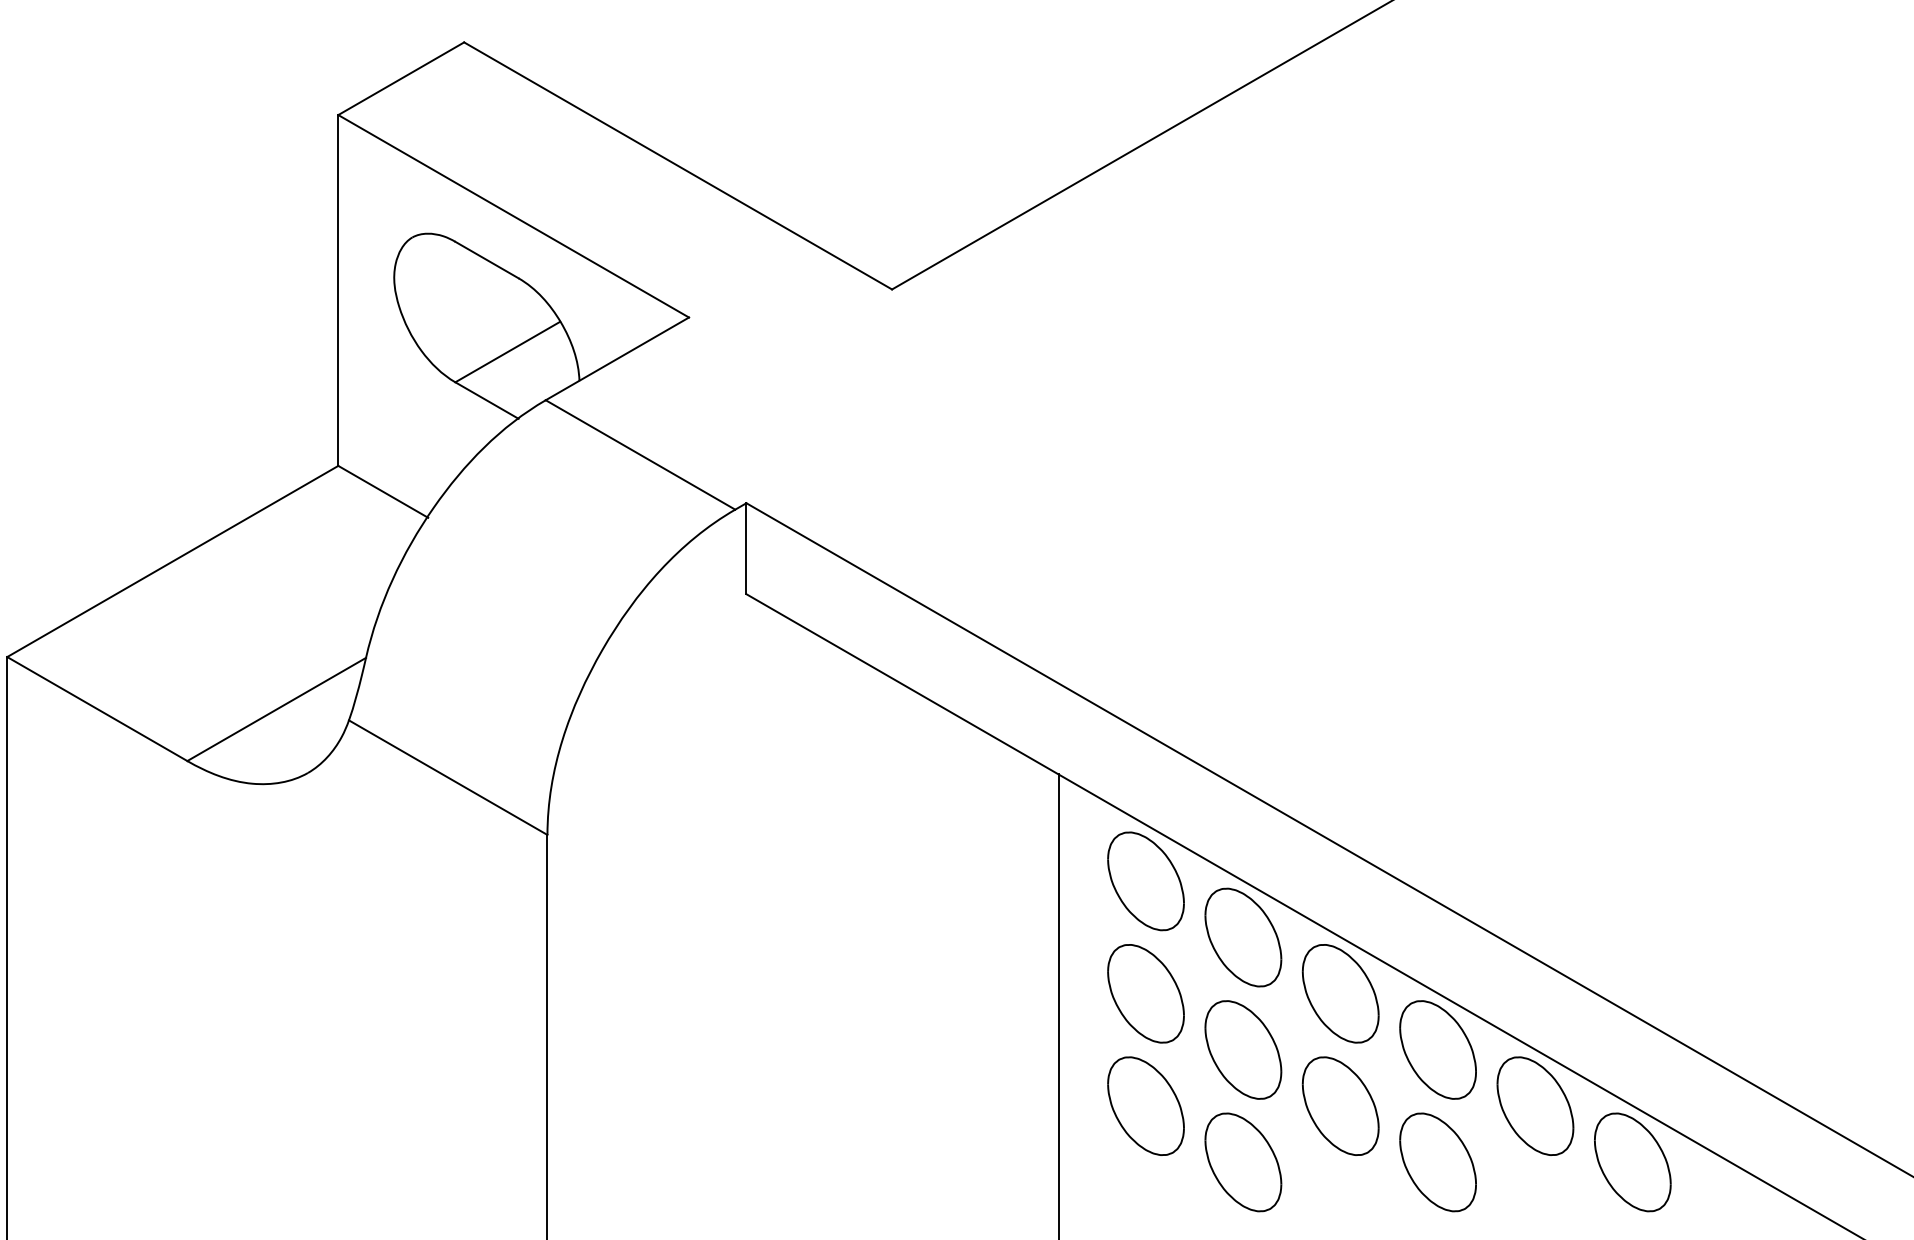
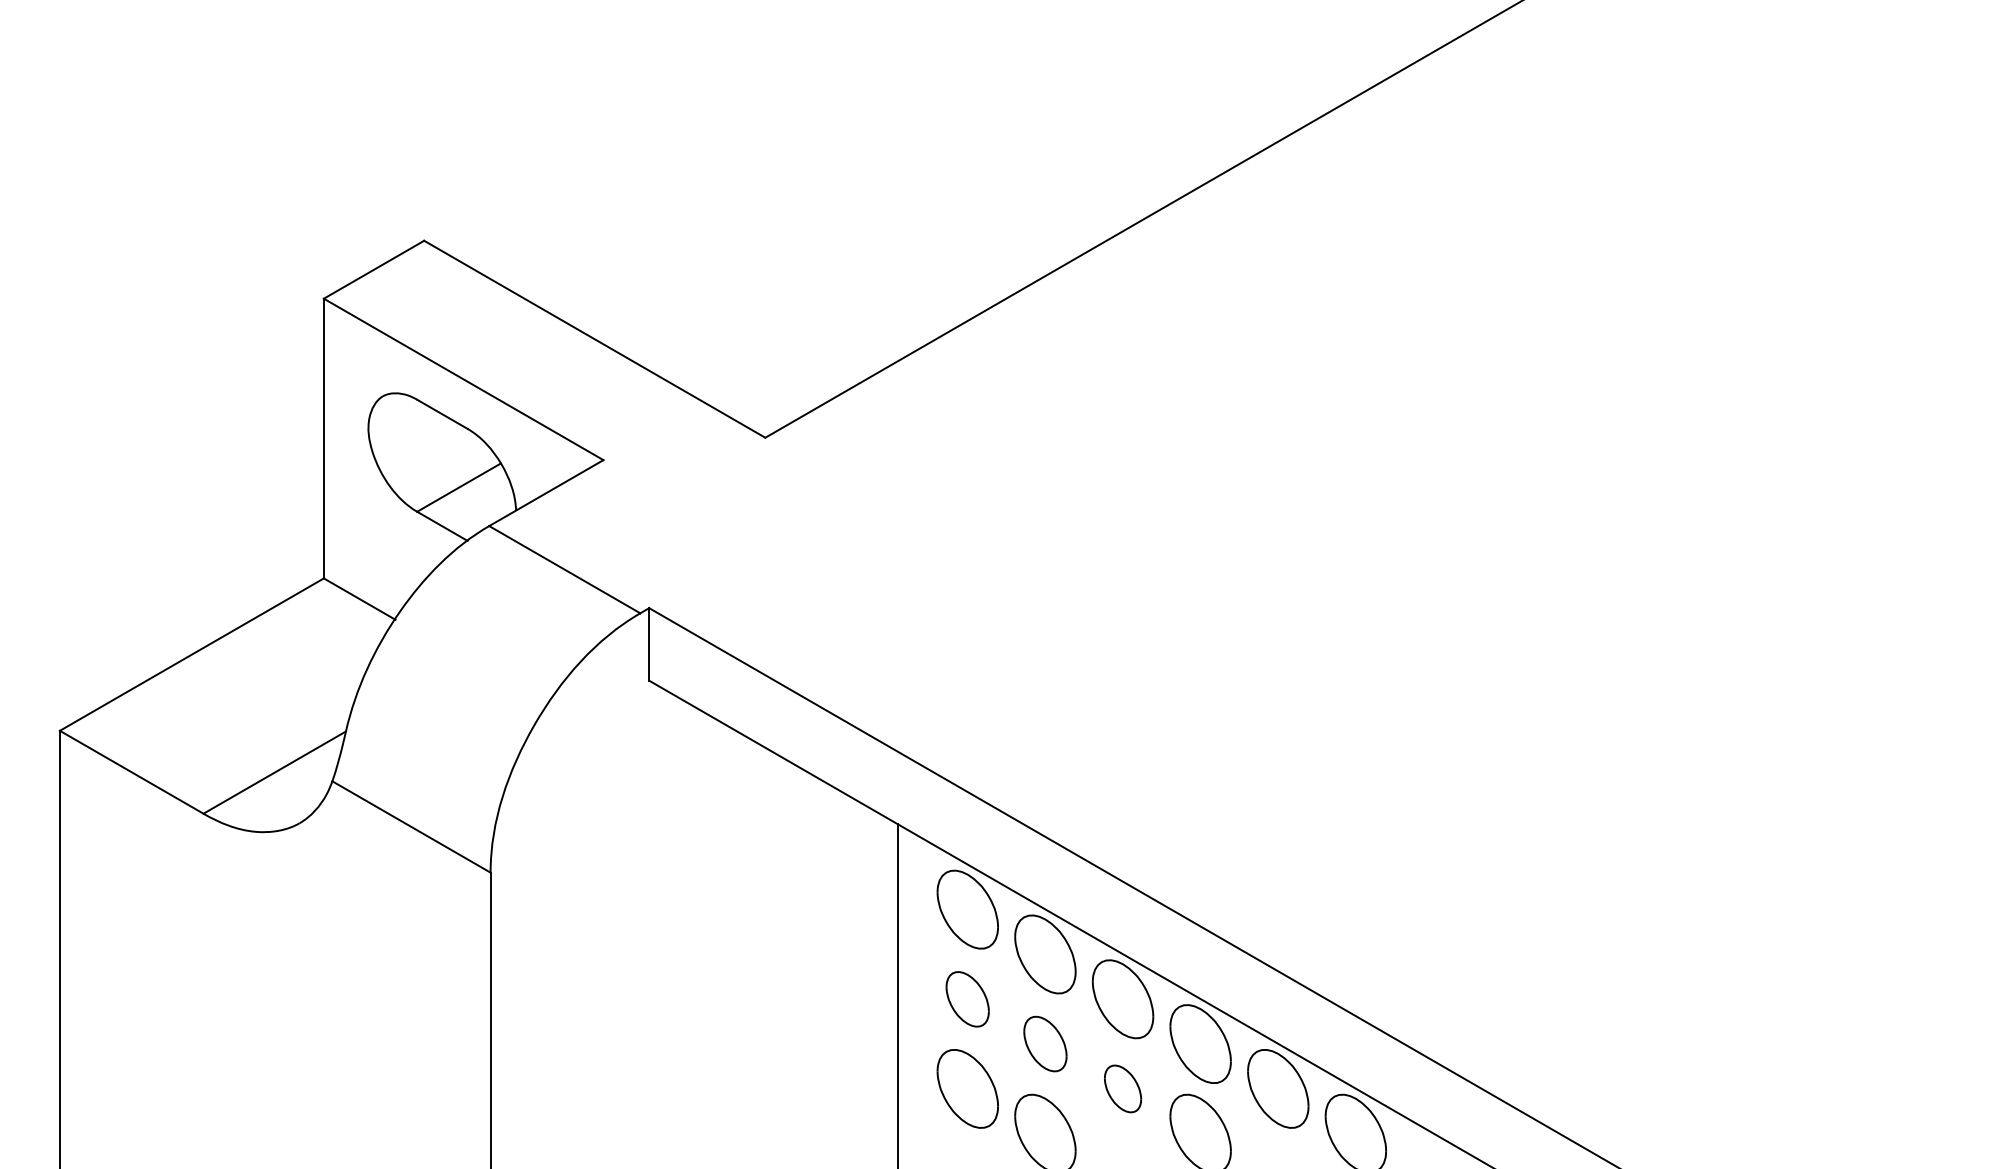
part: (1145, 994) -> (967, 999), size x0.7
part: (1243, 1049) -> (1045, 1043), size x0.7
part: (1340, 1105) -> (1122, 1088), size x0.6

